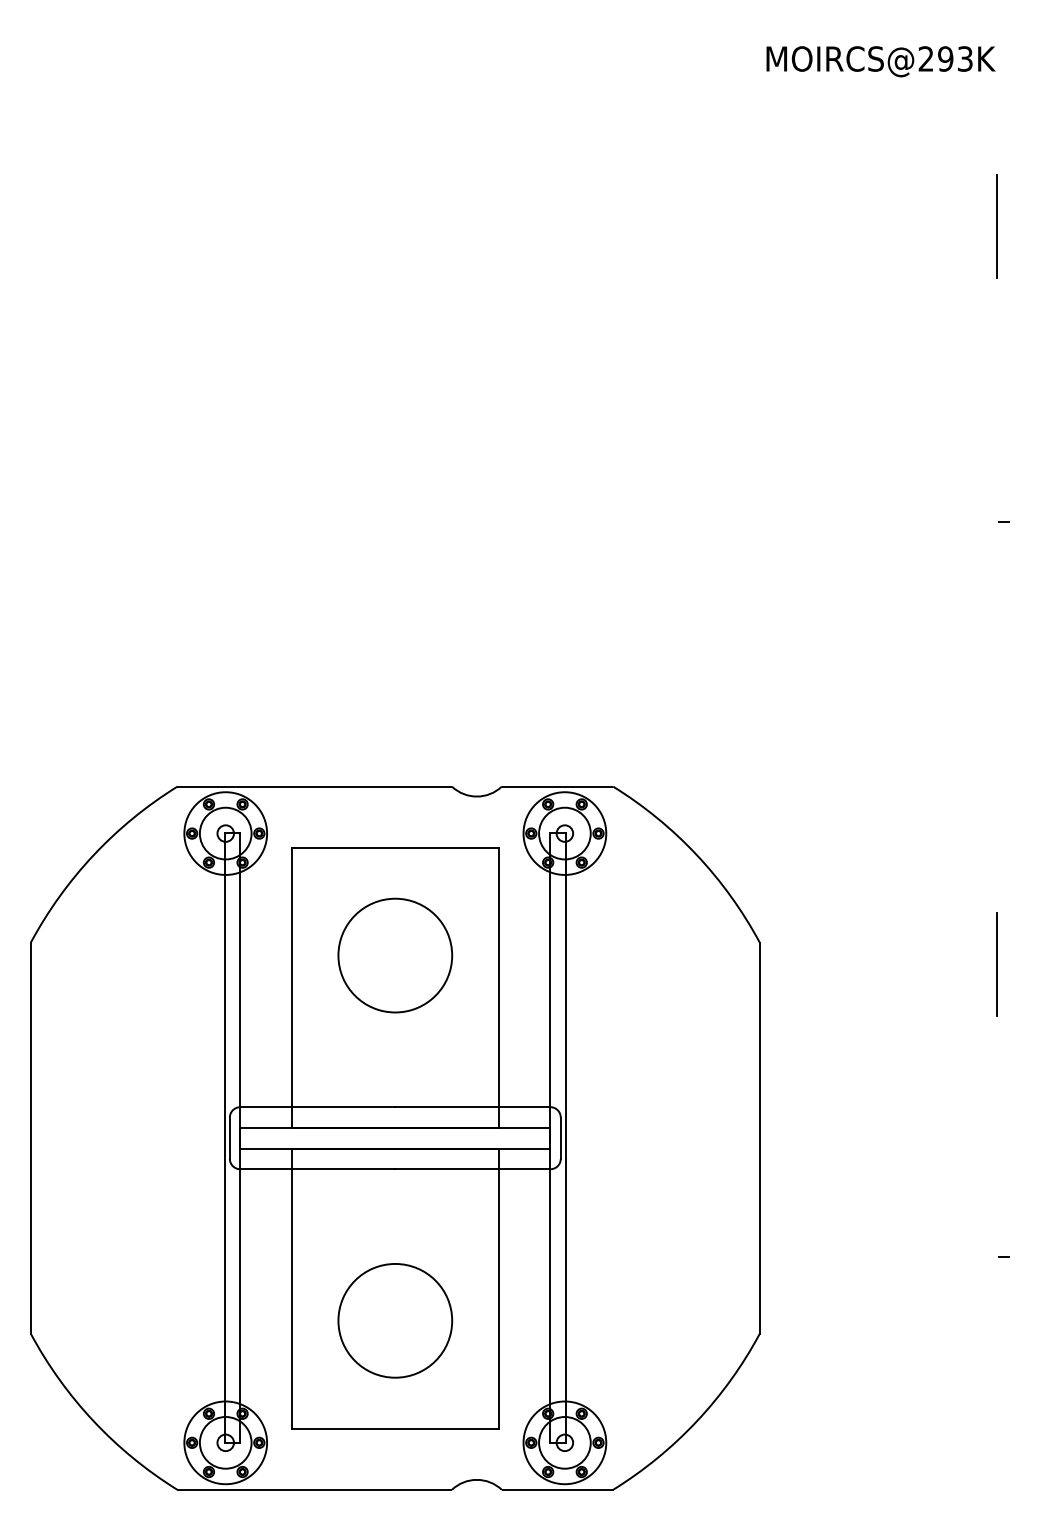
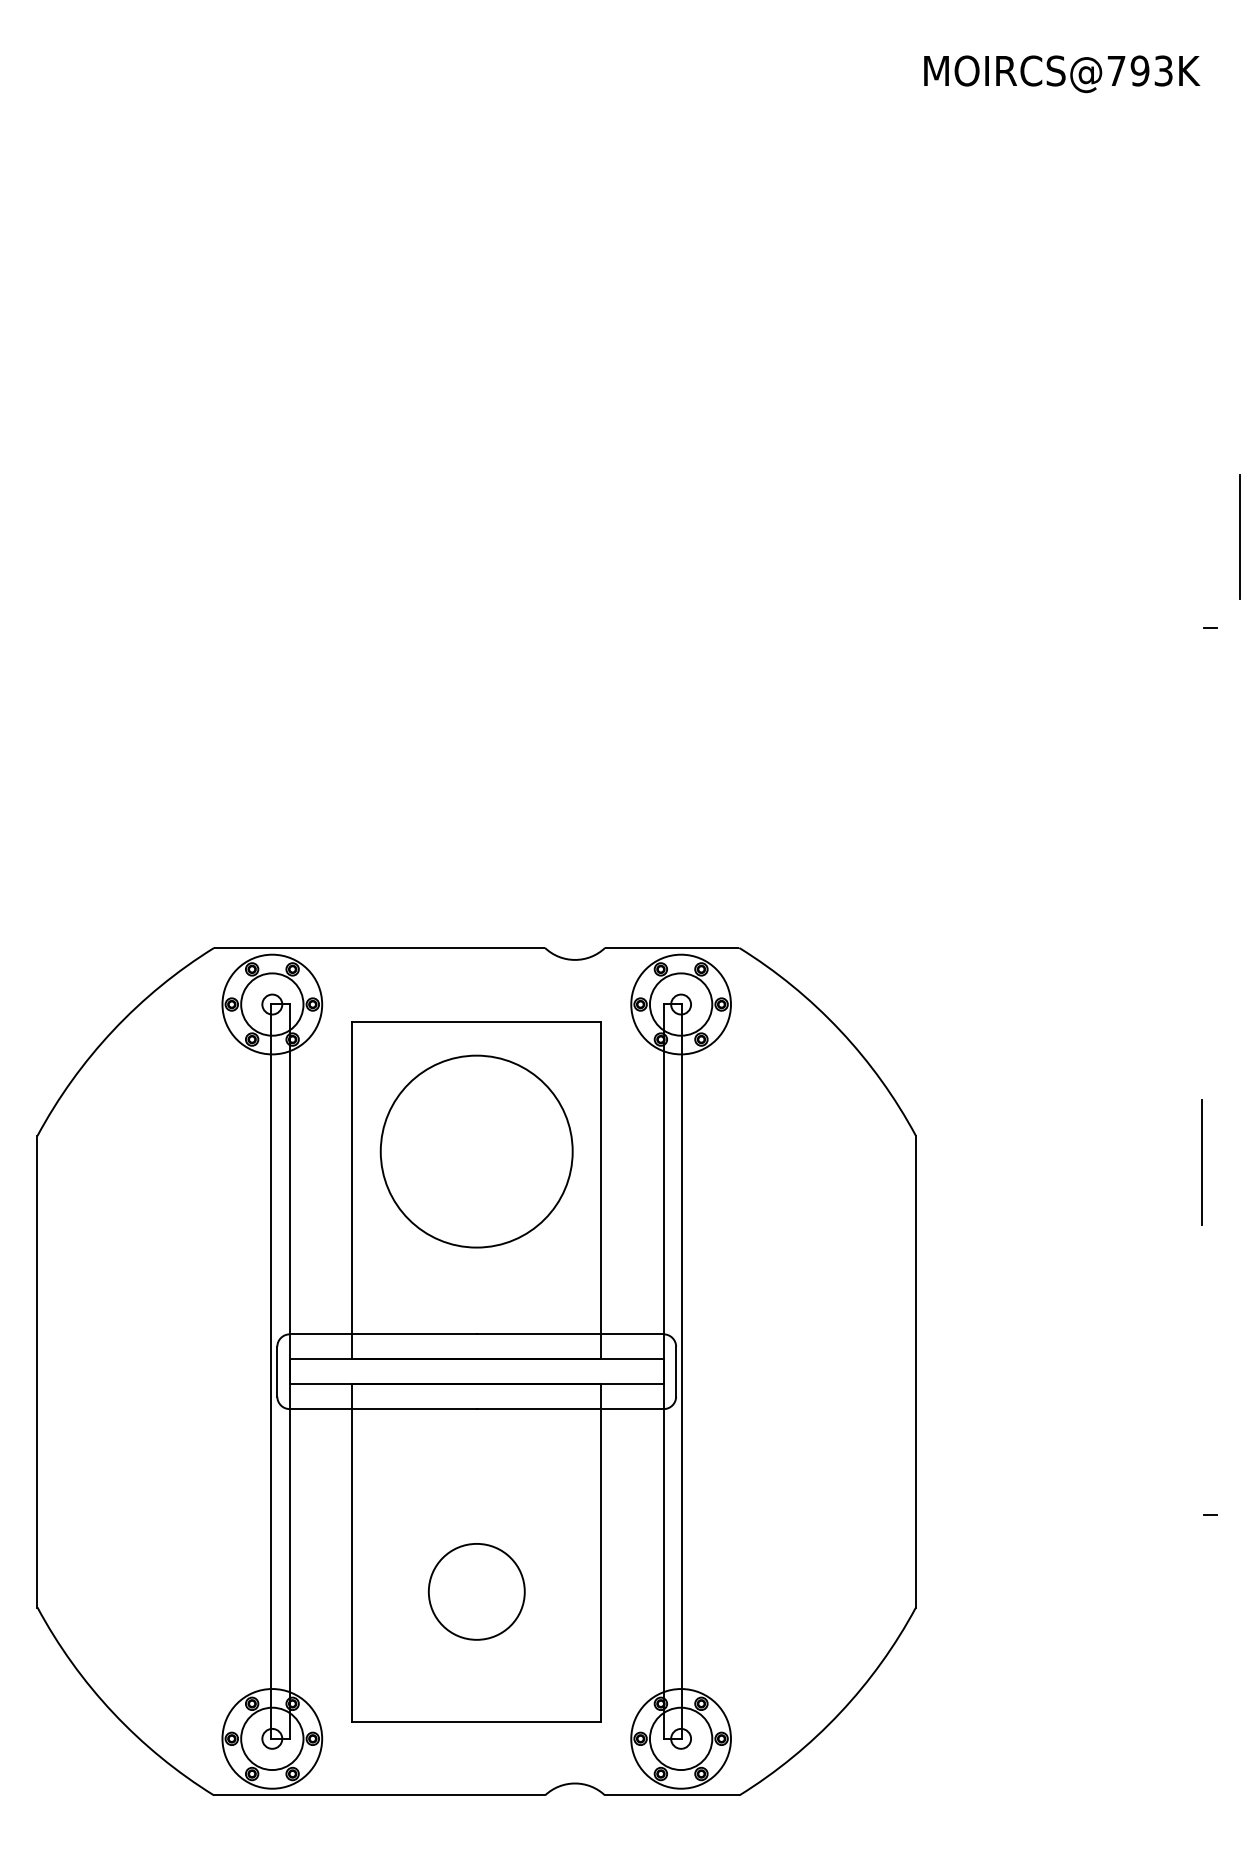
text: (926, 58) -> (1116, 70), MOIRCS@293K -> MOIRCS@793K
line: (996, 226) -> (1239, 536), moved
circle: (395, 955) -> (476, 1151), size x1.4
circle: (395, 1320) -> (476, 1591), size x0.7

